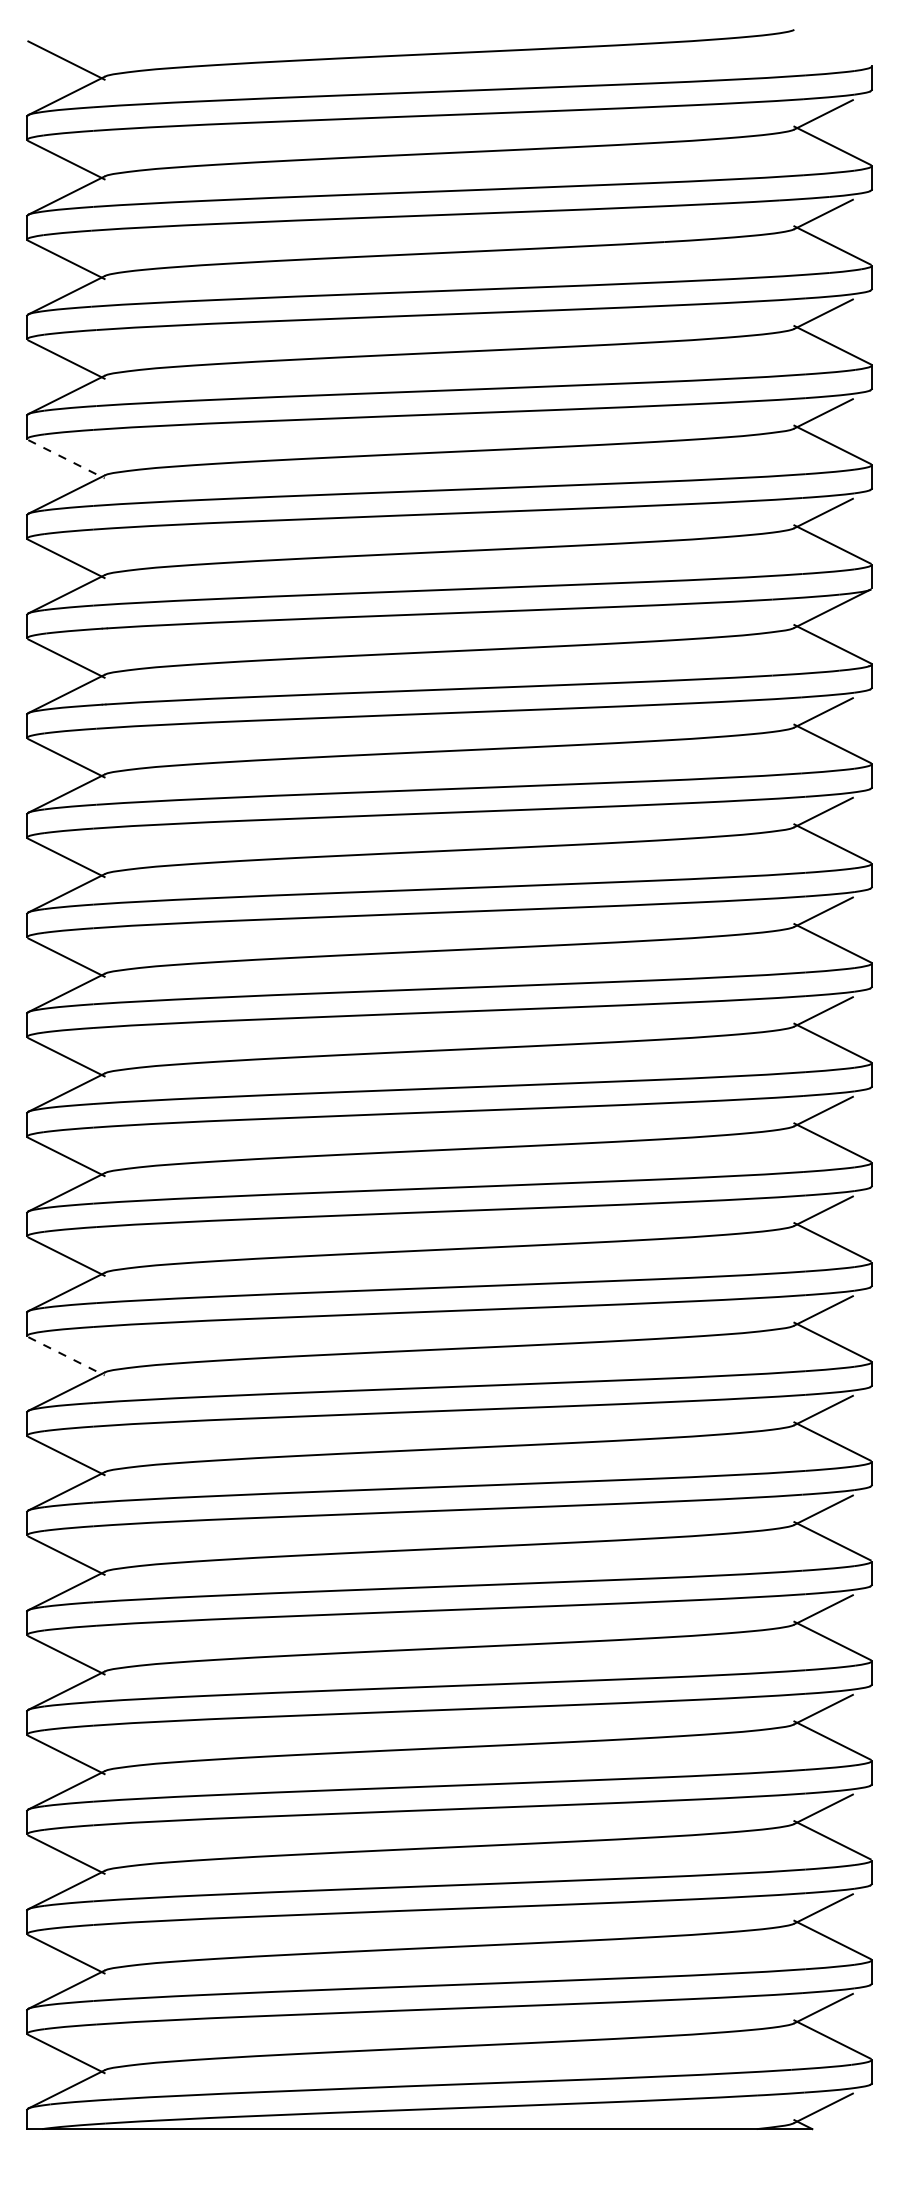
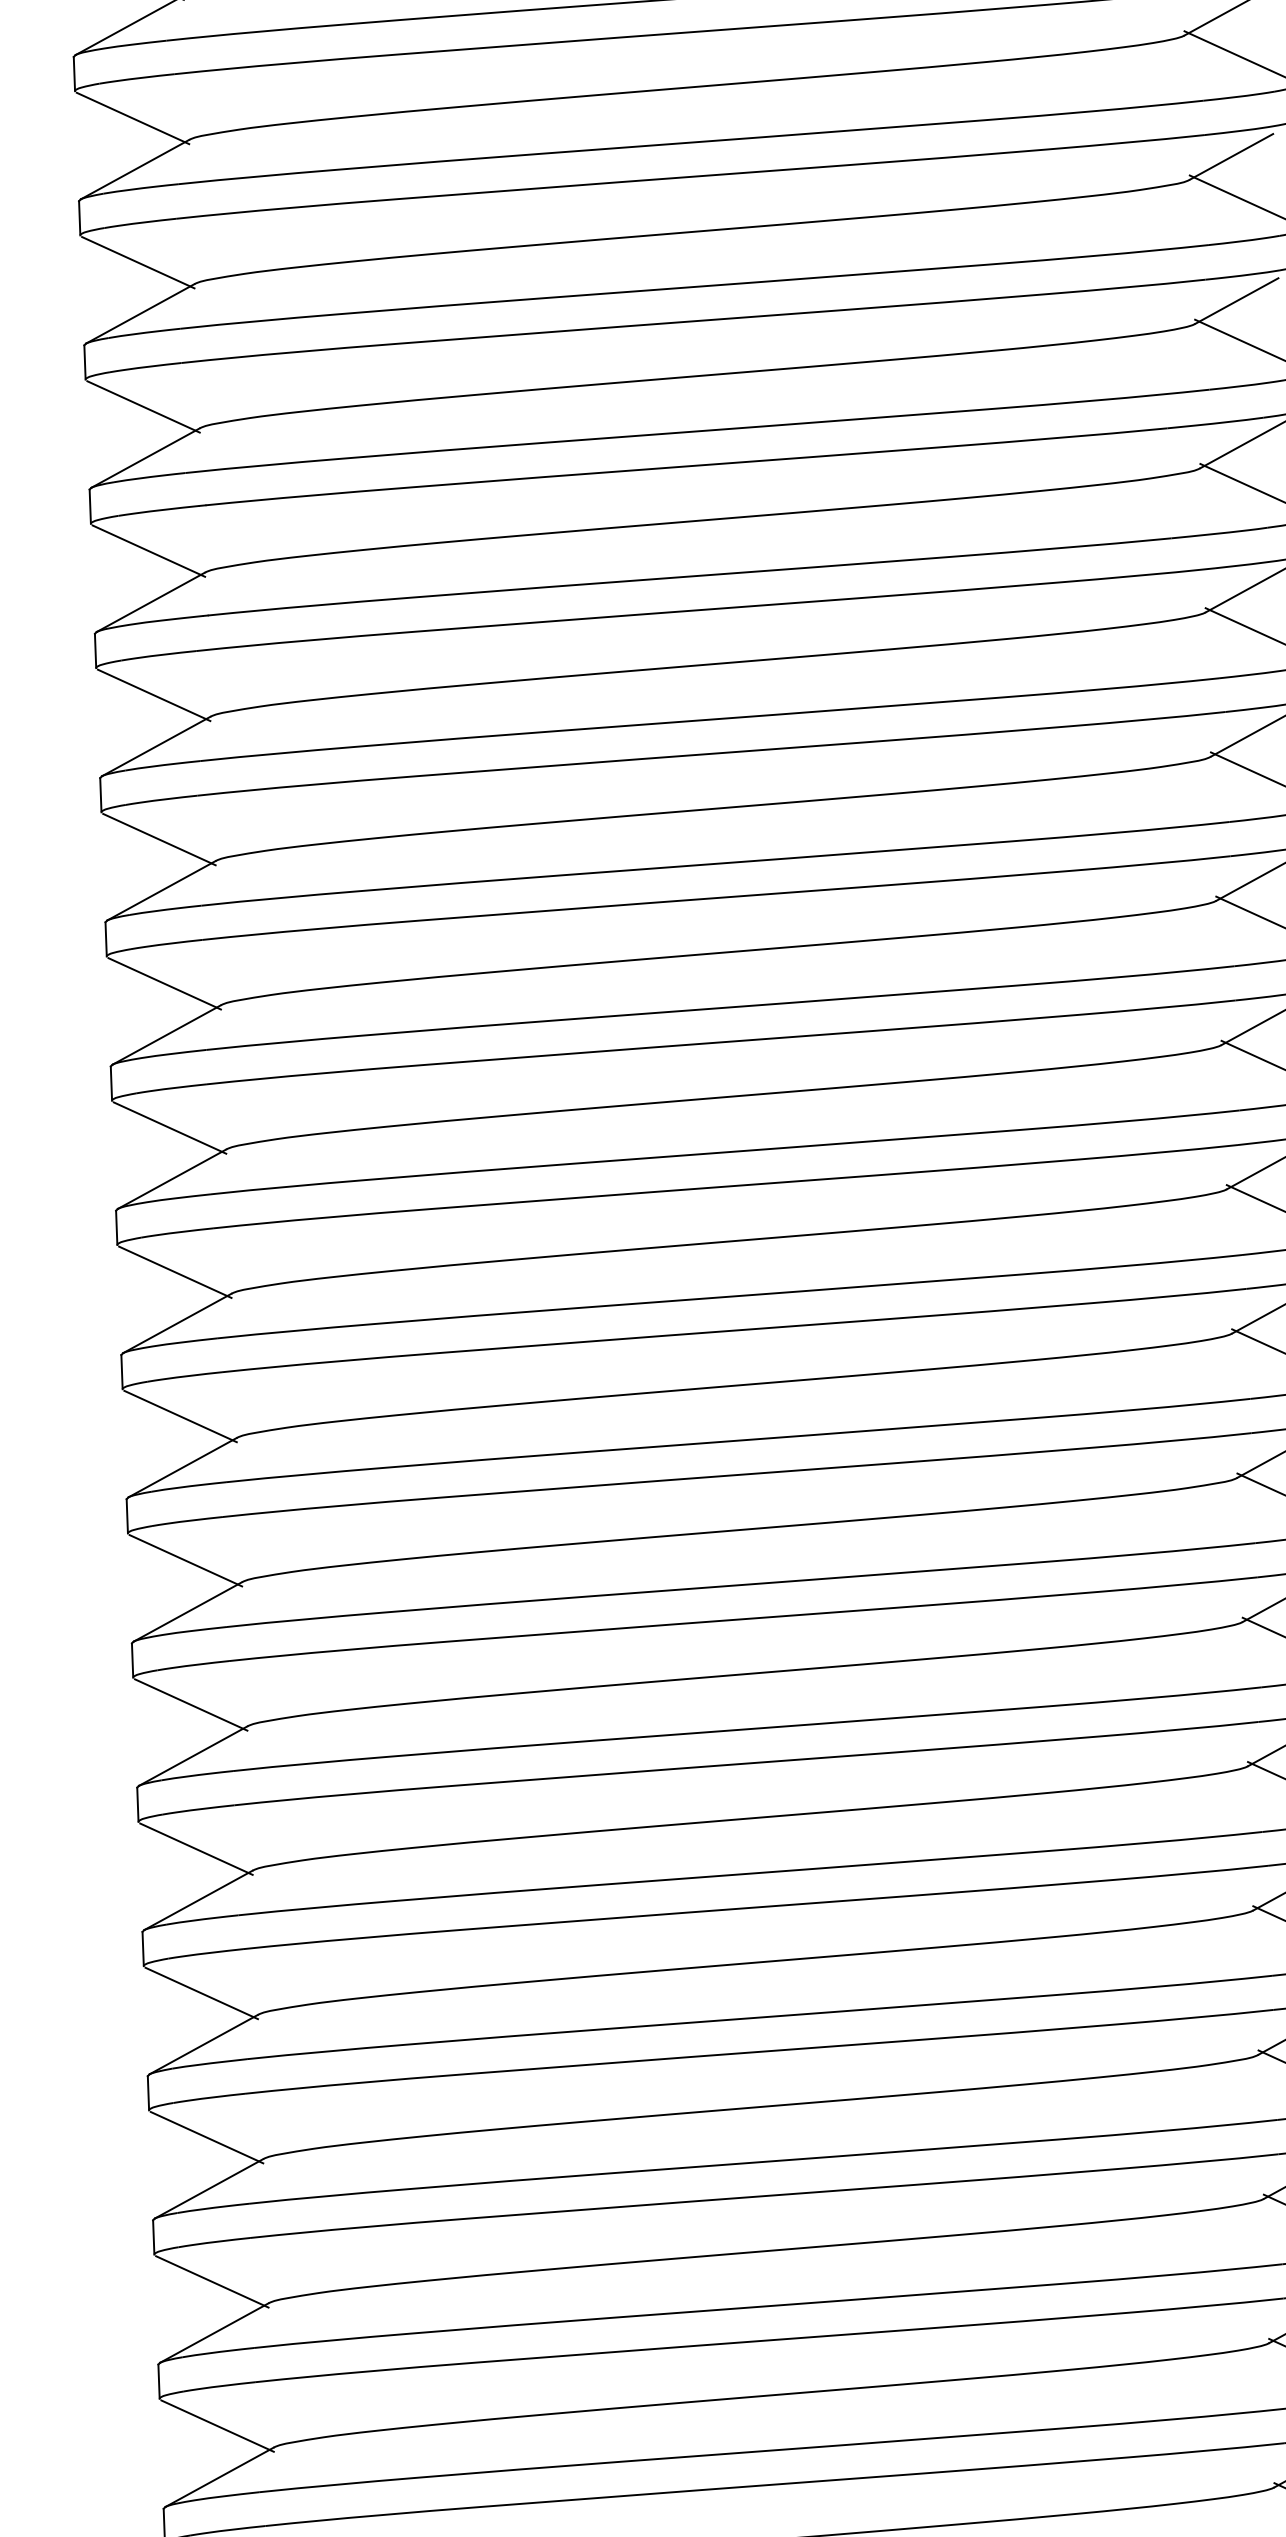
line: (66, 459) -> (138, 263), dashed -> solid
line: (66, 1356) -> (185, 1561), dashed -> solid

